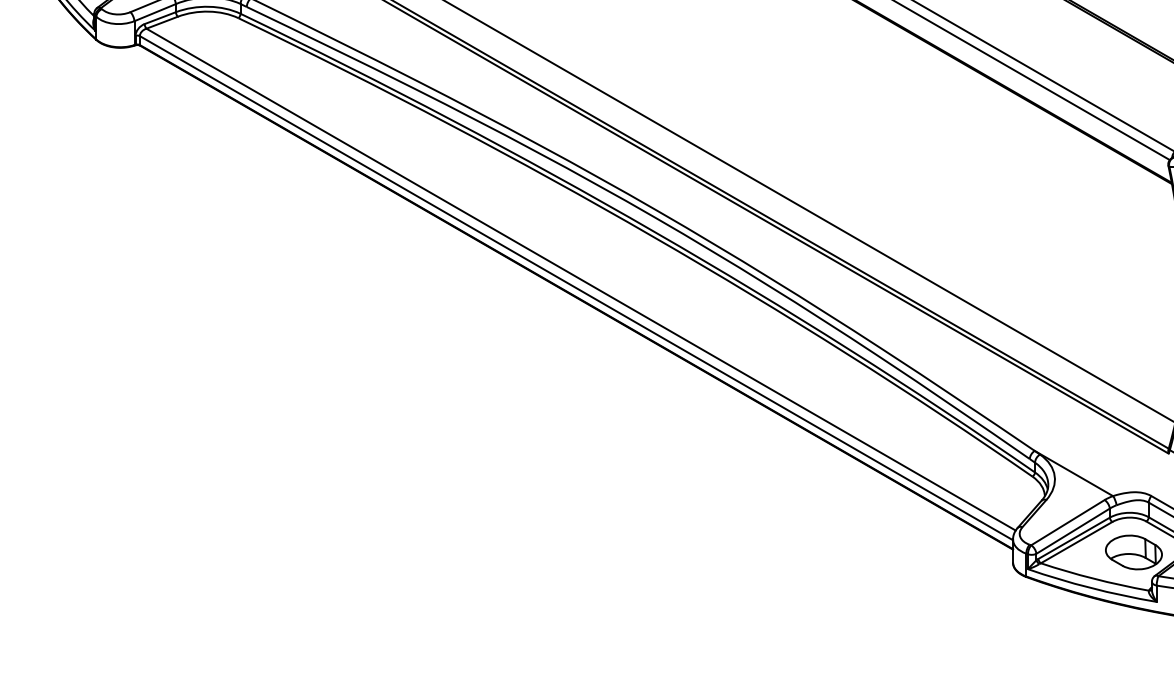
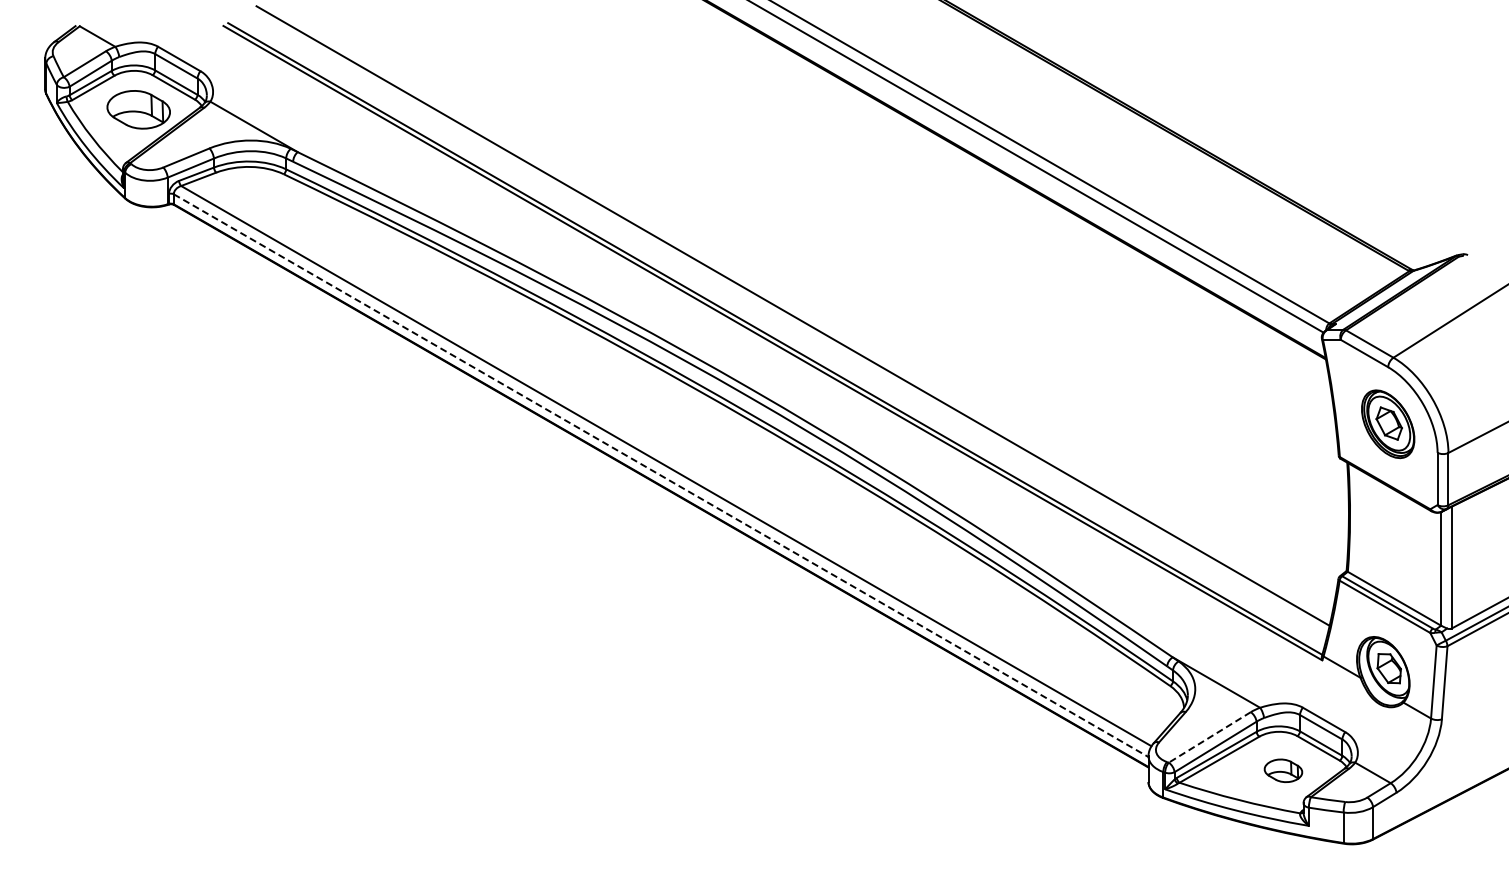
line: (576, 288) -> (661, 475), solid -> dashed
line: (1067, 522) -> (1209, 737), solid -> dashed
part: (1133, 552) -> (1283, 770), size x0.6

